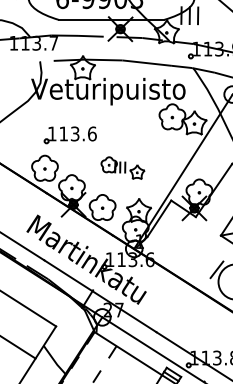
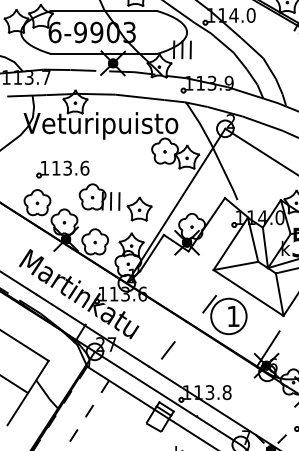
line: (34, 61) -> (26, 95), added
part: (122, 168) -> (115, 202), size x1.67
line: (174, 316) -> (167, 350), added

